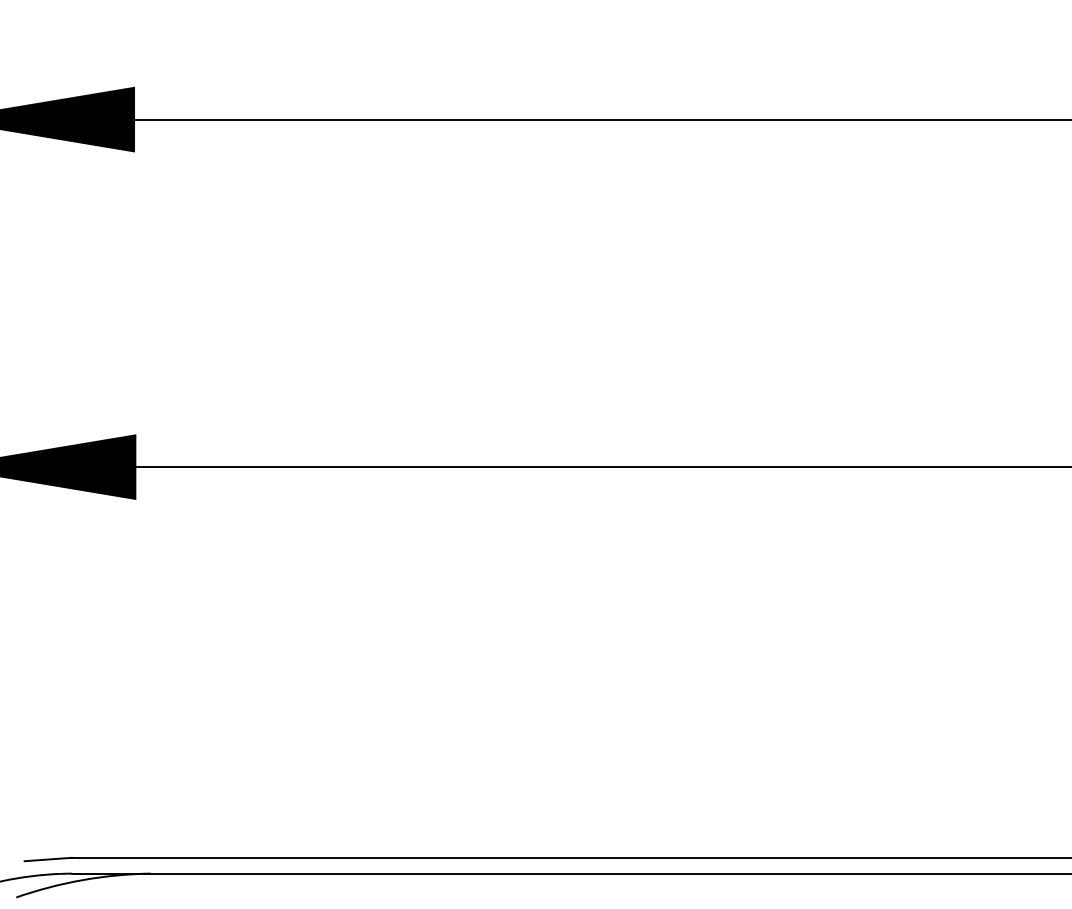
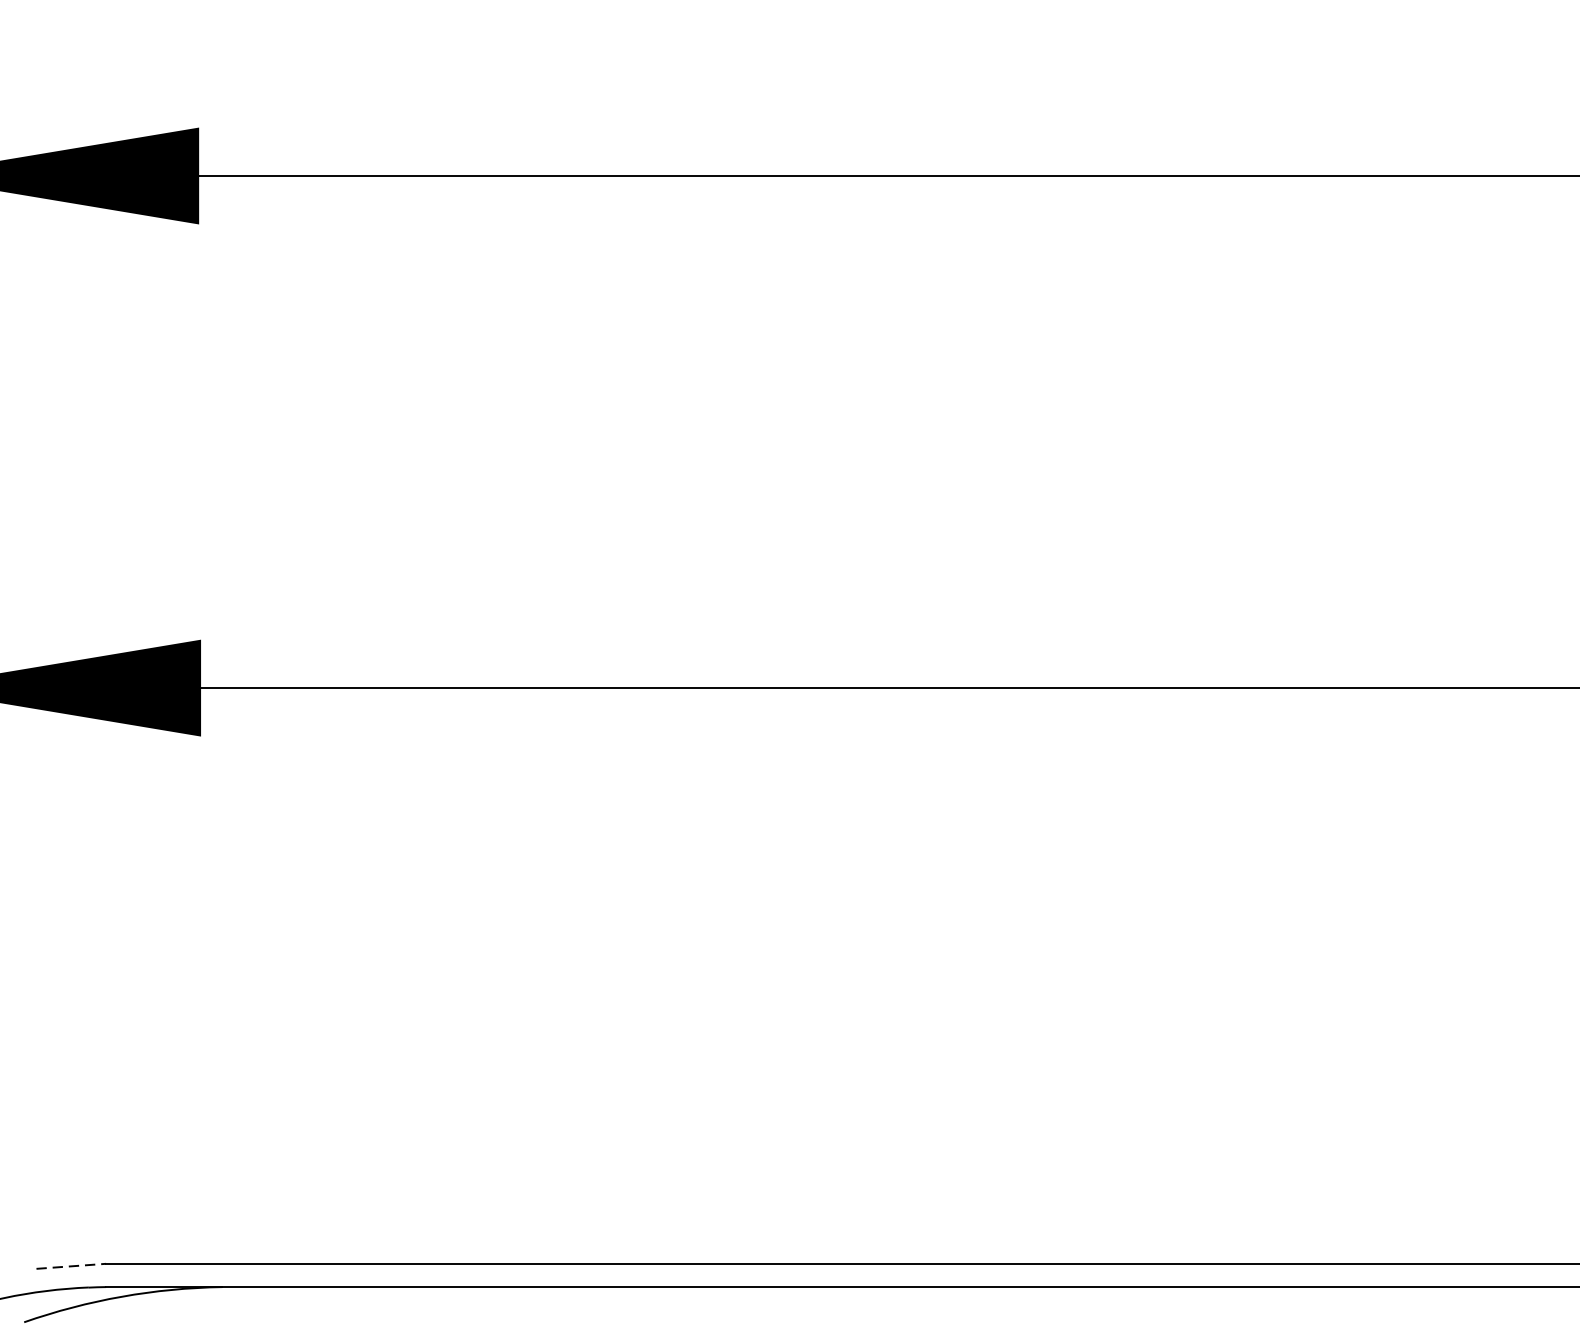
line: (48, 859) -> (71, 1266), solid -> dashed

